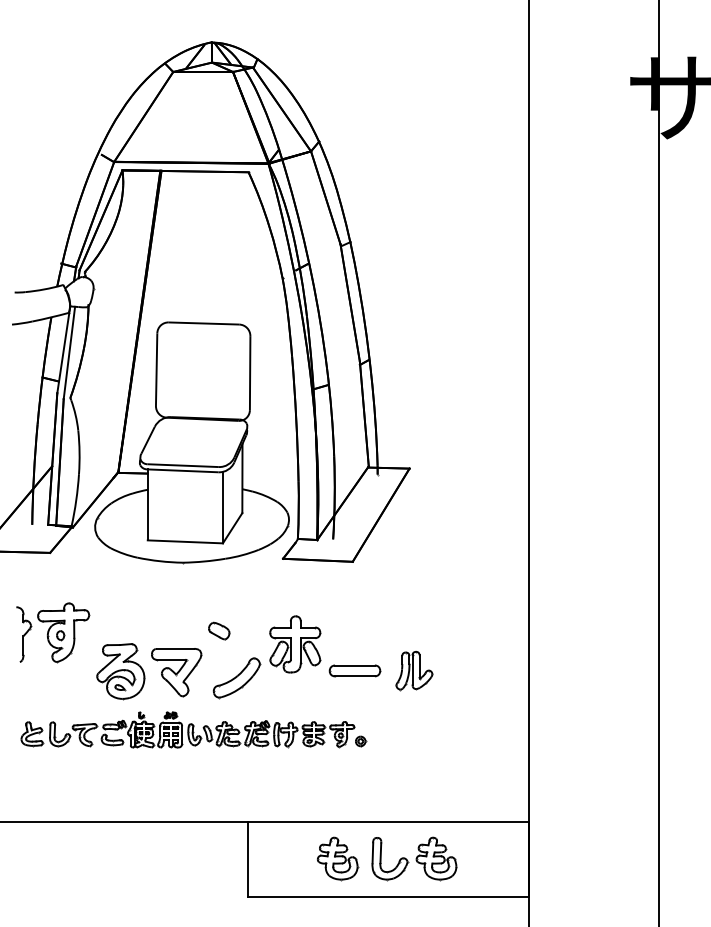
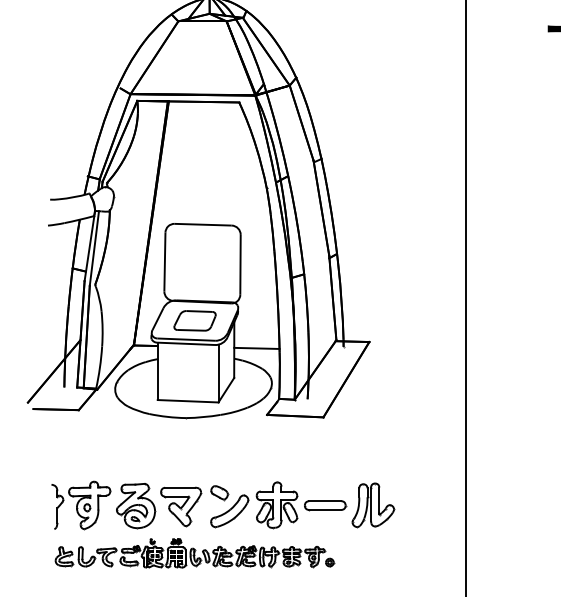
part: (193, 442) -> (194, 320), added
line: (270, 476) -> (256, 348), added
part: (219, 630) -> (219, 492), moved
part: (53, 632) -> (81, 505), moved
part: (295, 644) -> (277, 505), moved
part: (414, 670) -> (373, 505), size x1.43

